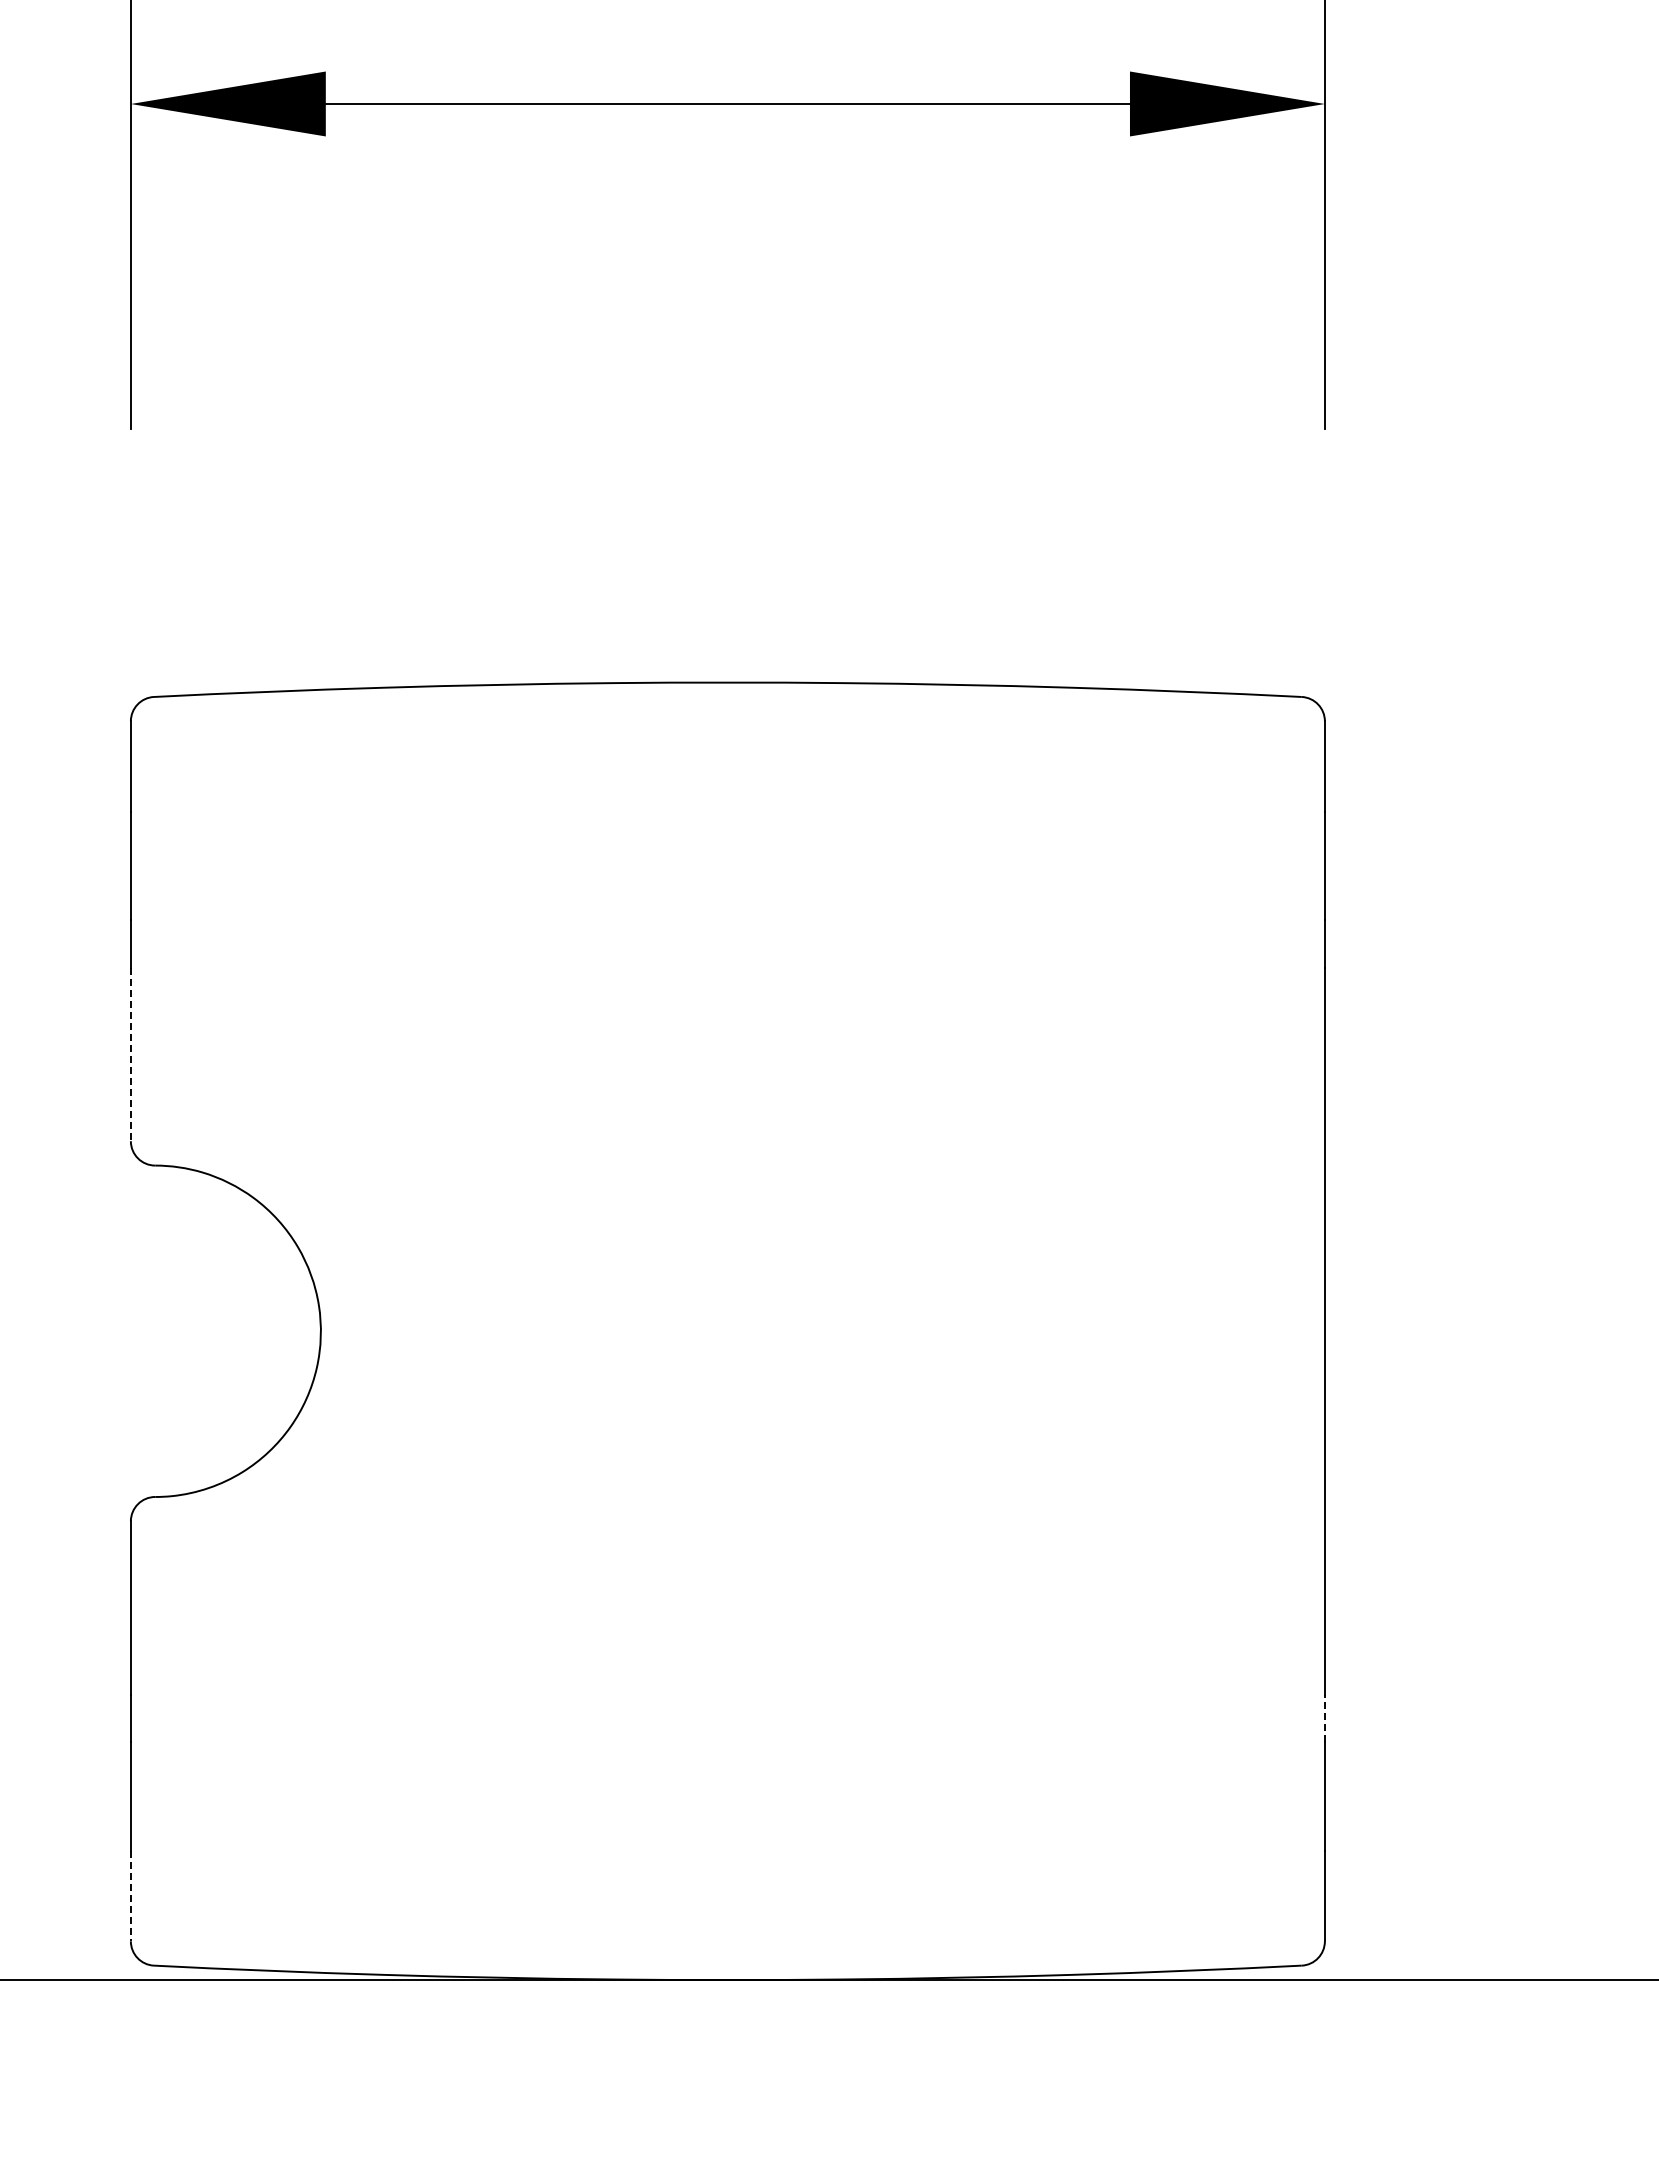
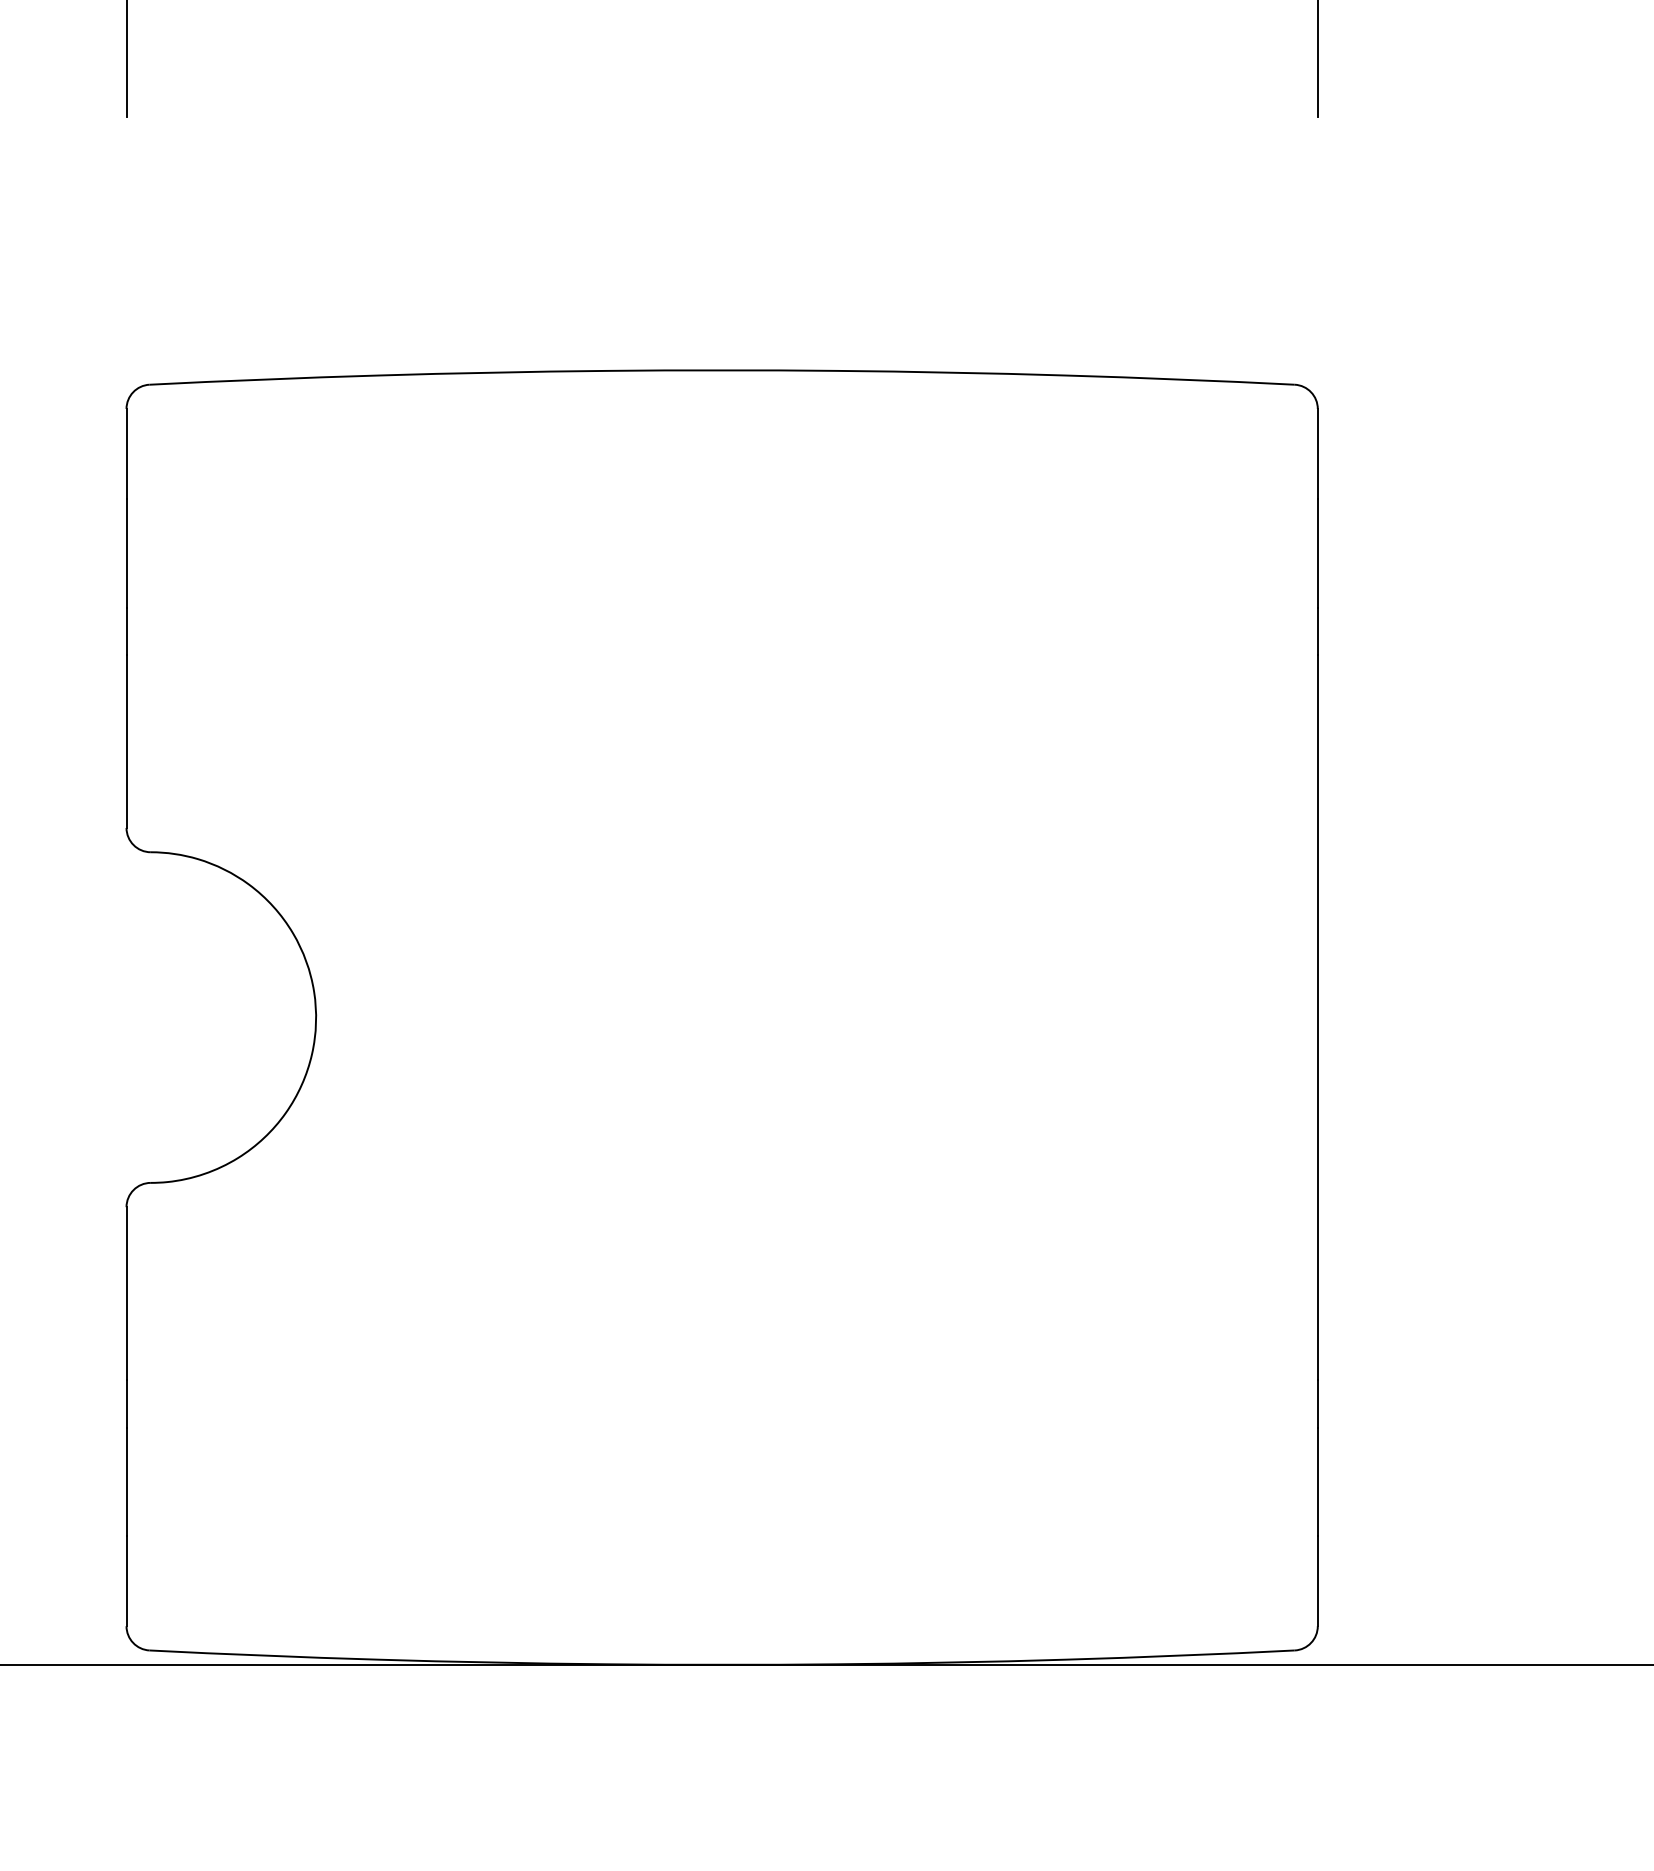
line: (130, 1054) -> (126, 741), dashed -> solid
line: (1324, 1718) -> (1317, 1403), dashed -> solid
line: (130, 1896) -> (126, 1581), dashed -> solid

